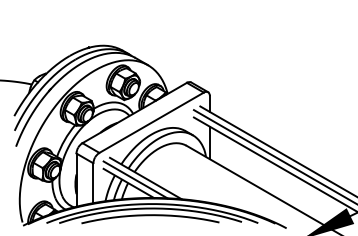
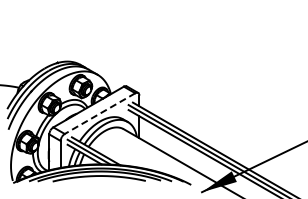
line: (152, 122) -> (100, 113), solid -> dashed

